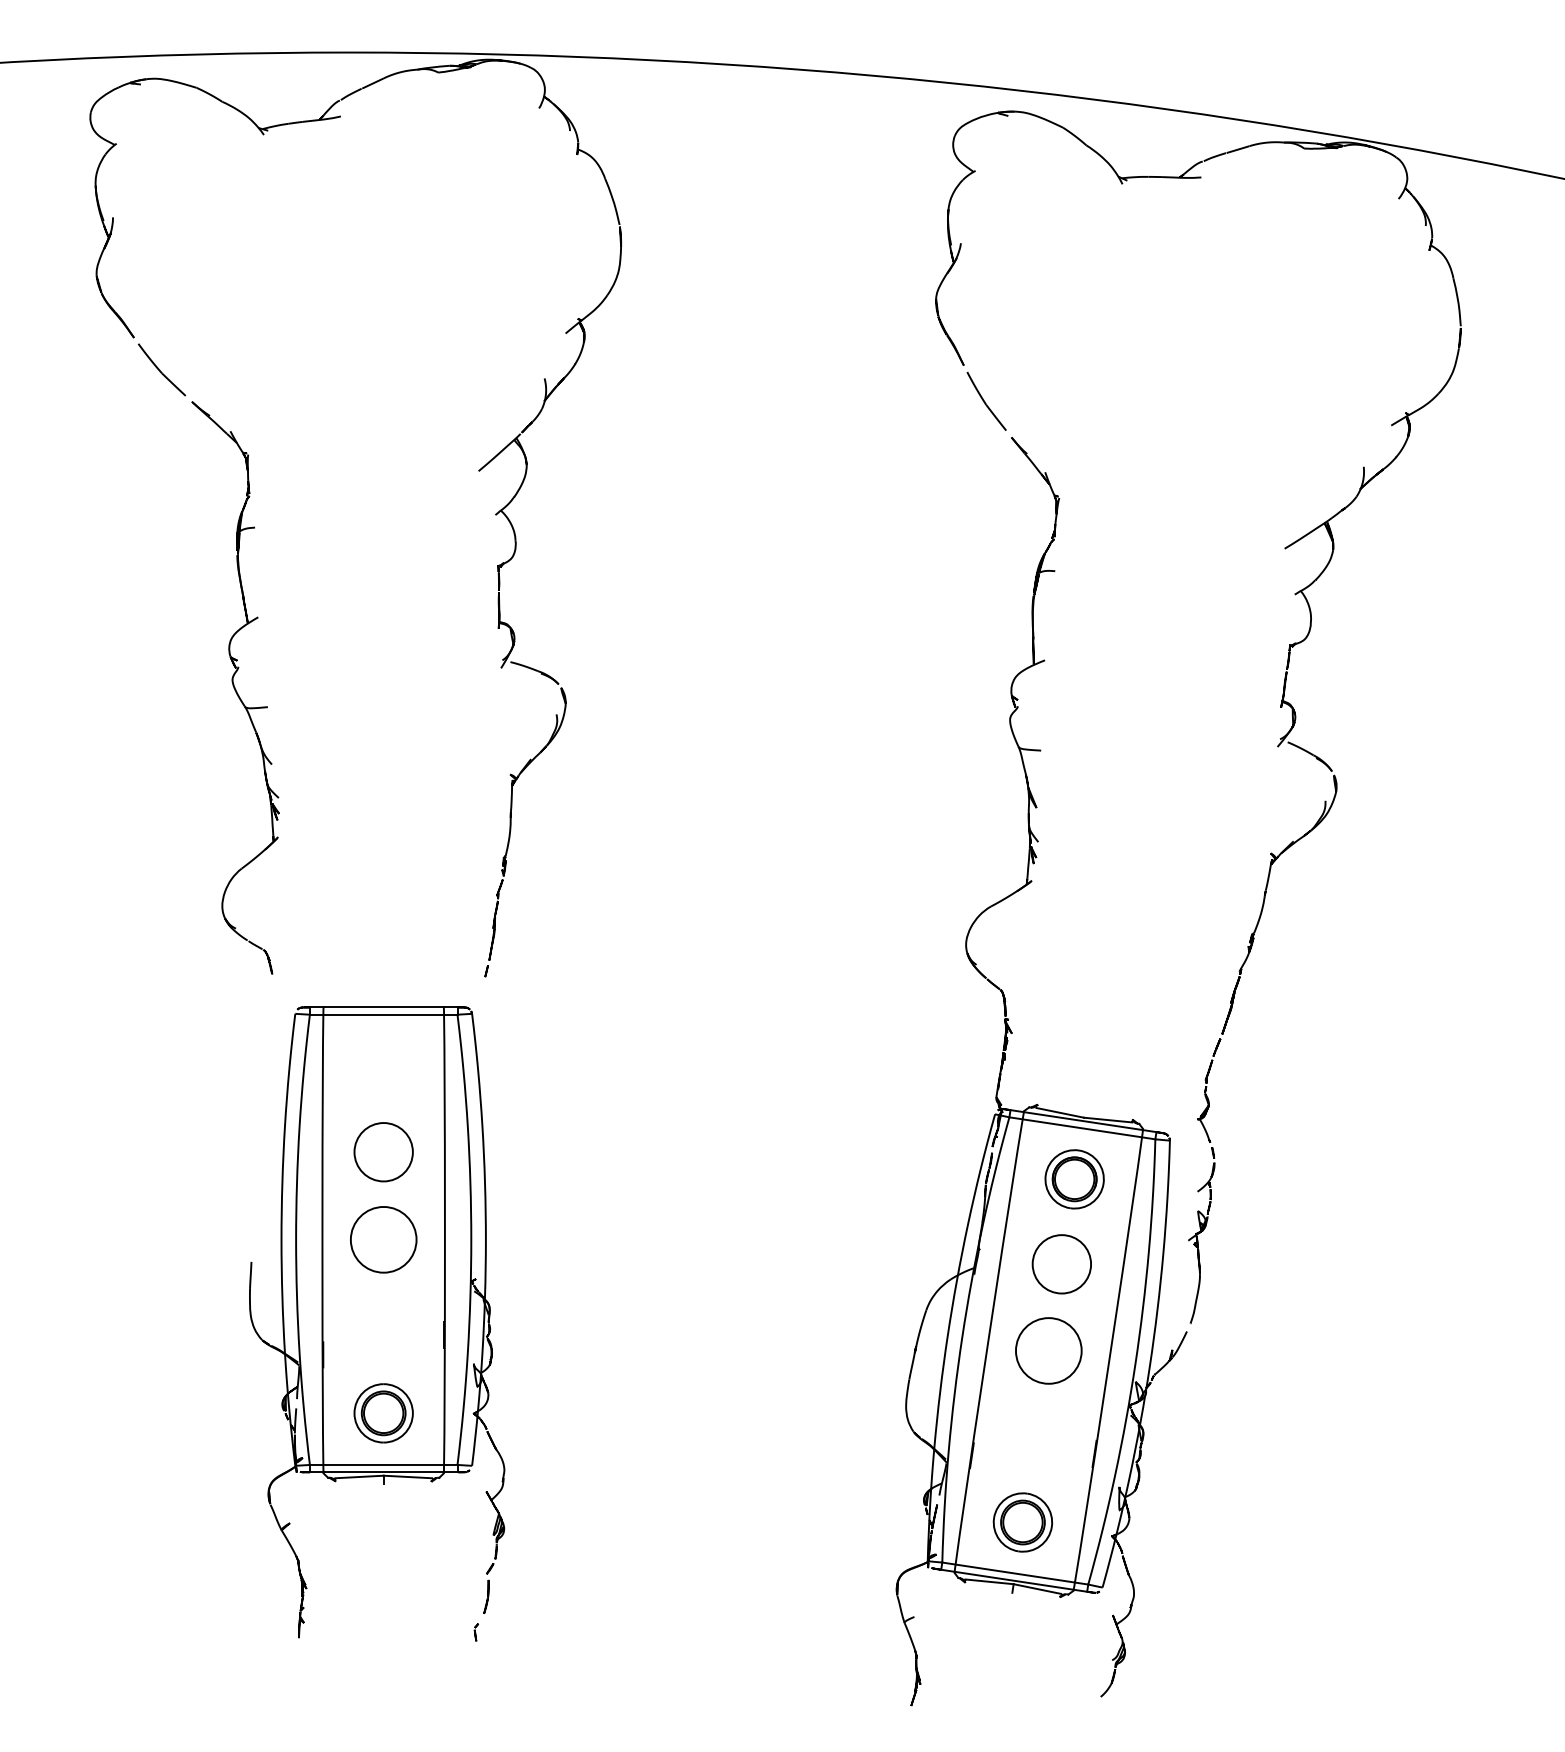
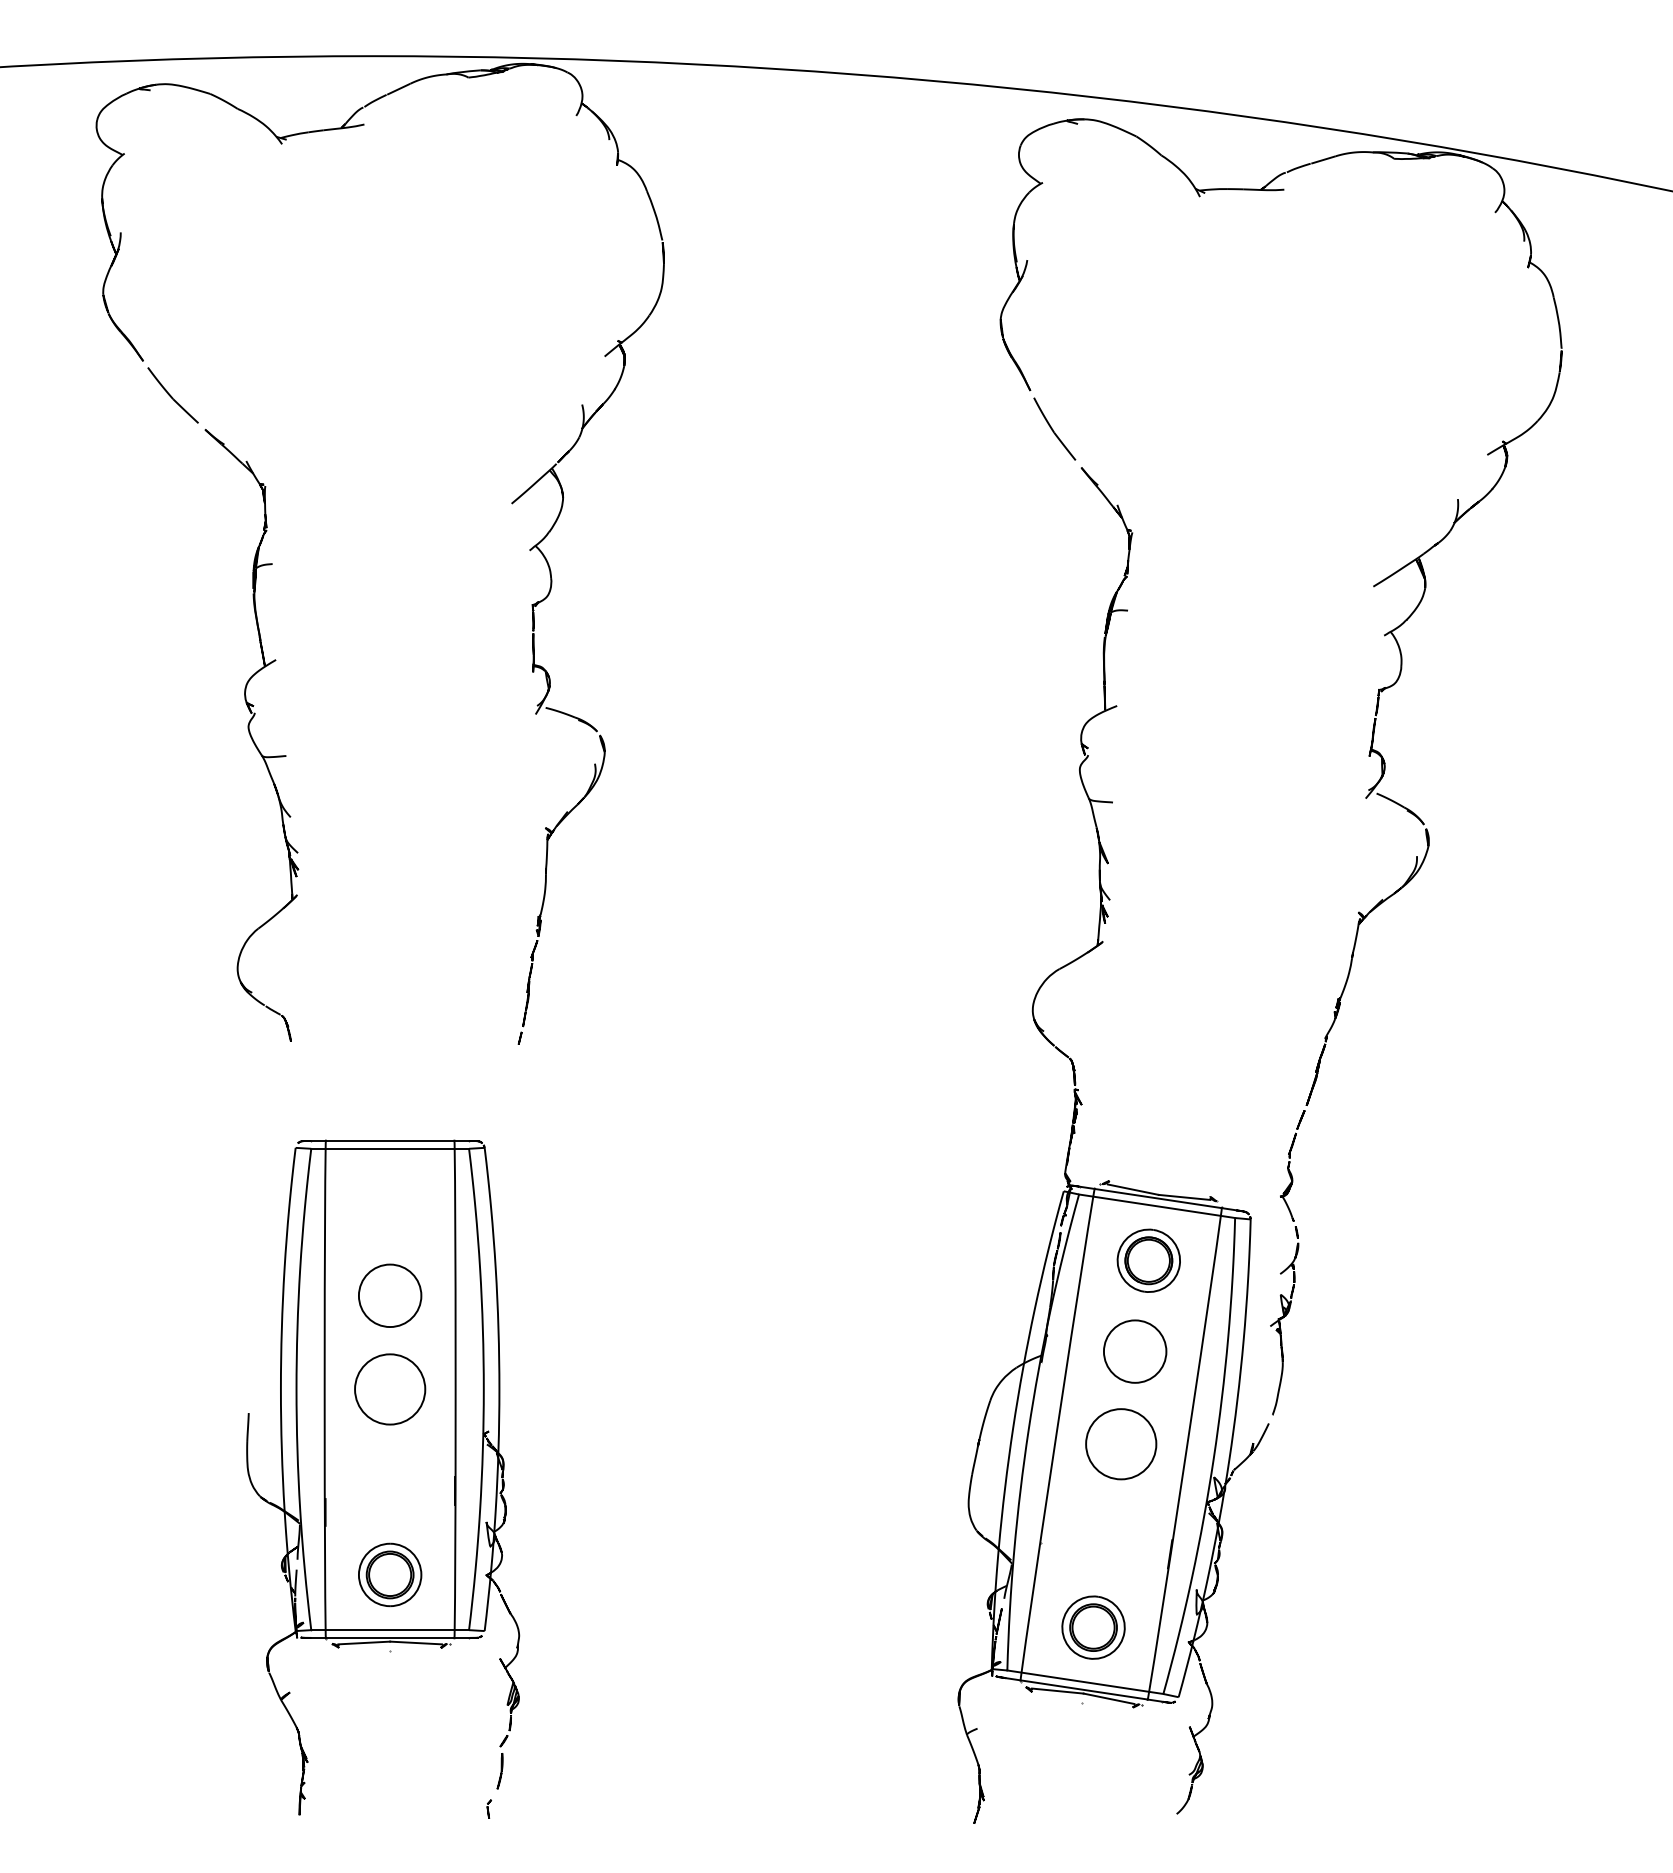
part: (377, 1323) -> (383, 1478), moved

